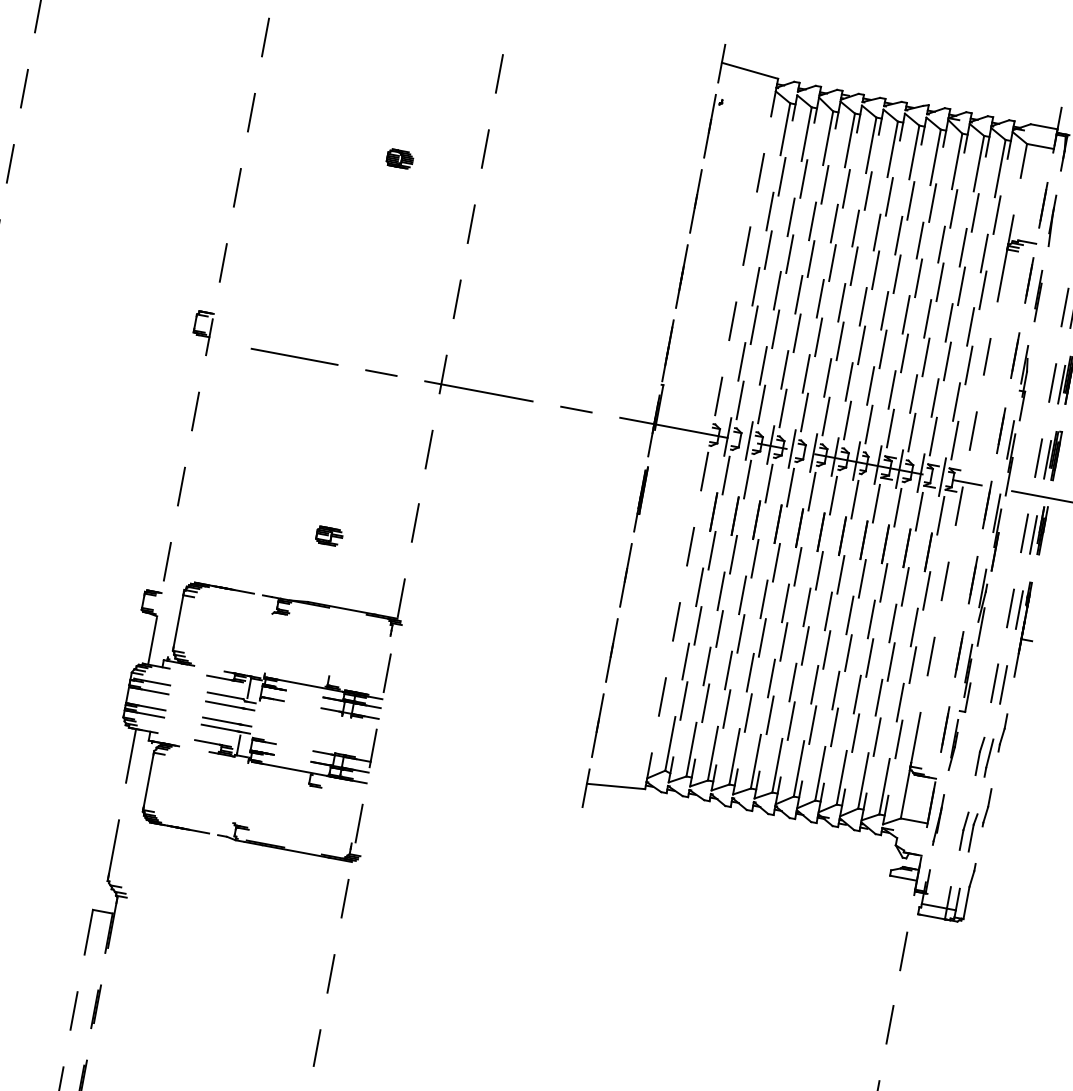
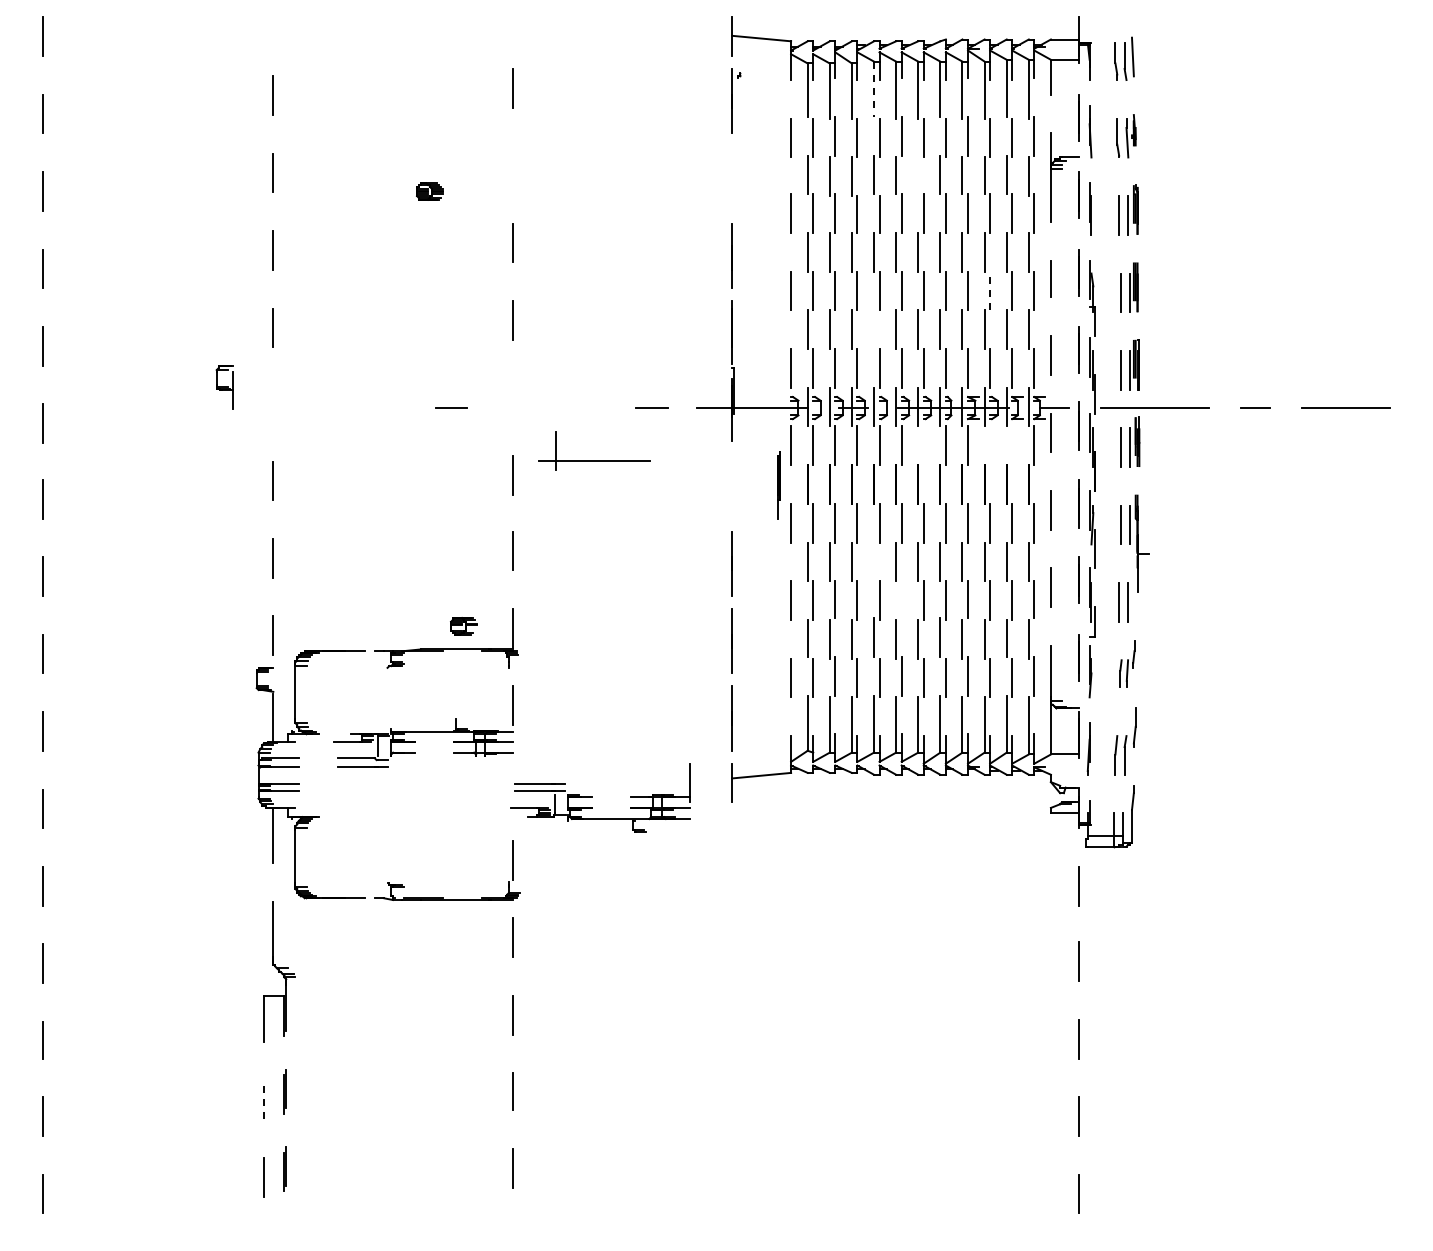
line: (850, 140) -> (874, 89), solid -> dashed
line: (485, 148) -> (512, 165), removed
line: (695, 201) -> (731, 178), removed
line: (877, 232) -> (918, 175), removed
part: (201, 332) -> (224, 387), moved
line: (926, 356) -> (990, 290), solid -> dashed
line: (294, 357) -> (361, 408), removed
line: (806, 373) -> (874, 329), removed
part: (478, 390) -> (594, 460), moved
line: (833, 495) -> (923, 445), removed
line: (640, 499) -> (778, 485), moved
line: (898, 507) -> (990, 445), removed
line: (919, 511) -> (1012, 445), removed
part: (329, 536) -> (463, 626), moved
line: (764, 599) -> (874, 561), removed
line: (783, 641) -> (901, 600), removed
part: (276, 744) -> (592, 797), moved
part: (991, 744) -> (1127, 663), size x0.7
line: (74, 1010) -> (264, 1099), solid -> dashed

